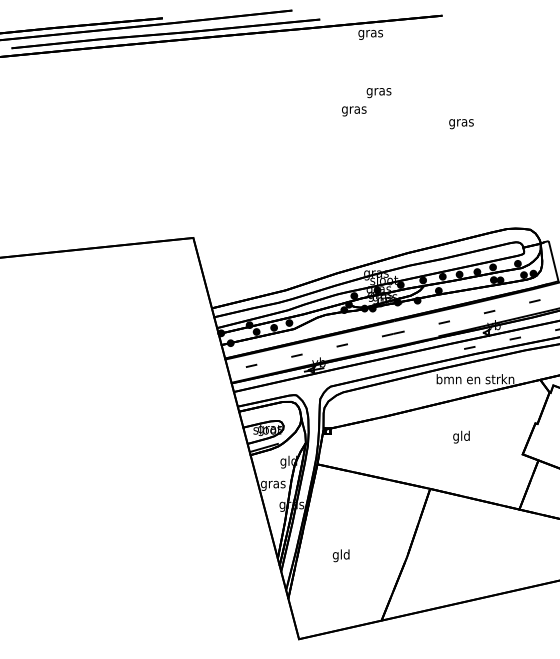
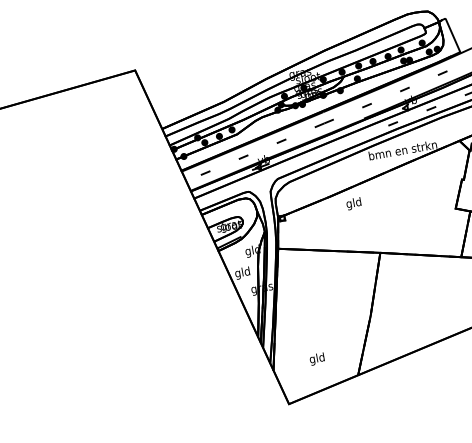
text: (461, 436) -> (353, 203), moved
text: (273, 484) -> (242, 273), gras -> gld
text: (340, 555) -> (316, 359), moved

